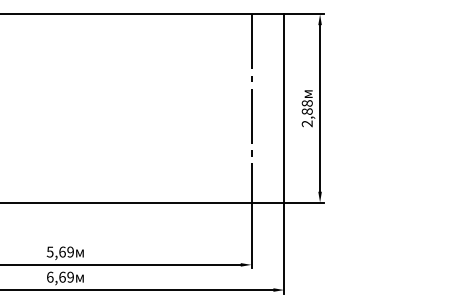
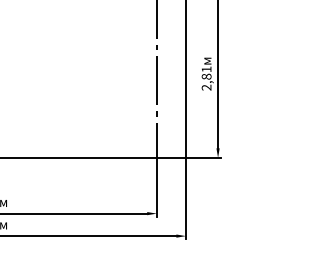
text: (306, 103) -> (205, 69), 2,88 -> 2,81

